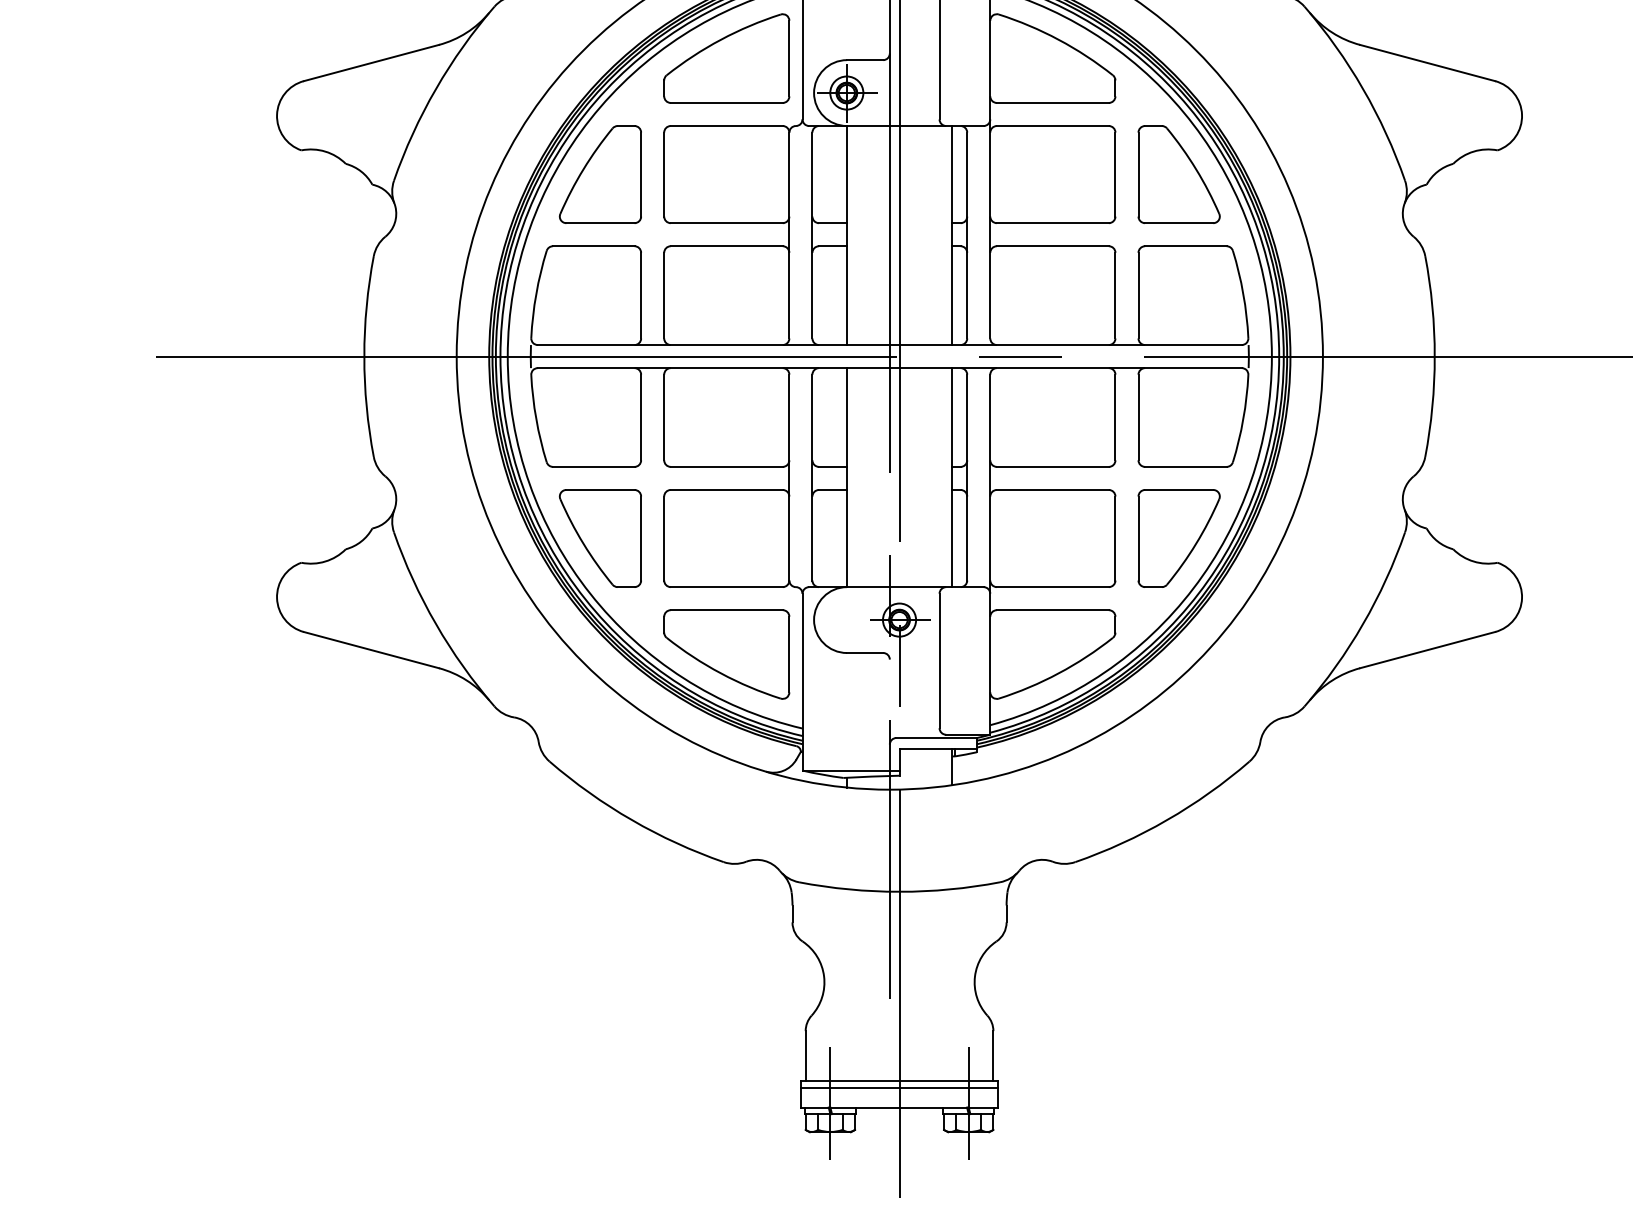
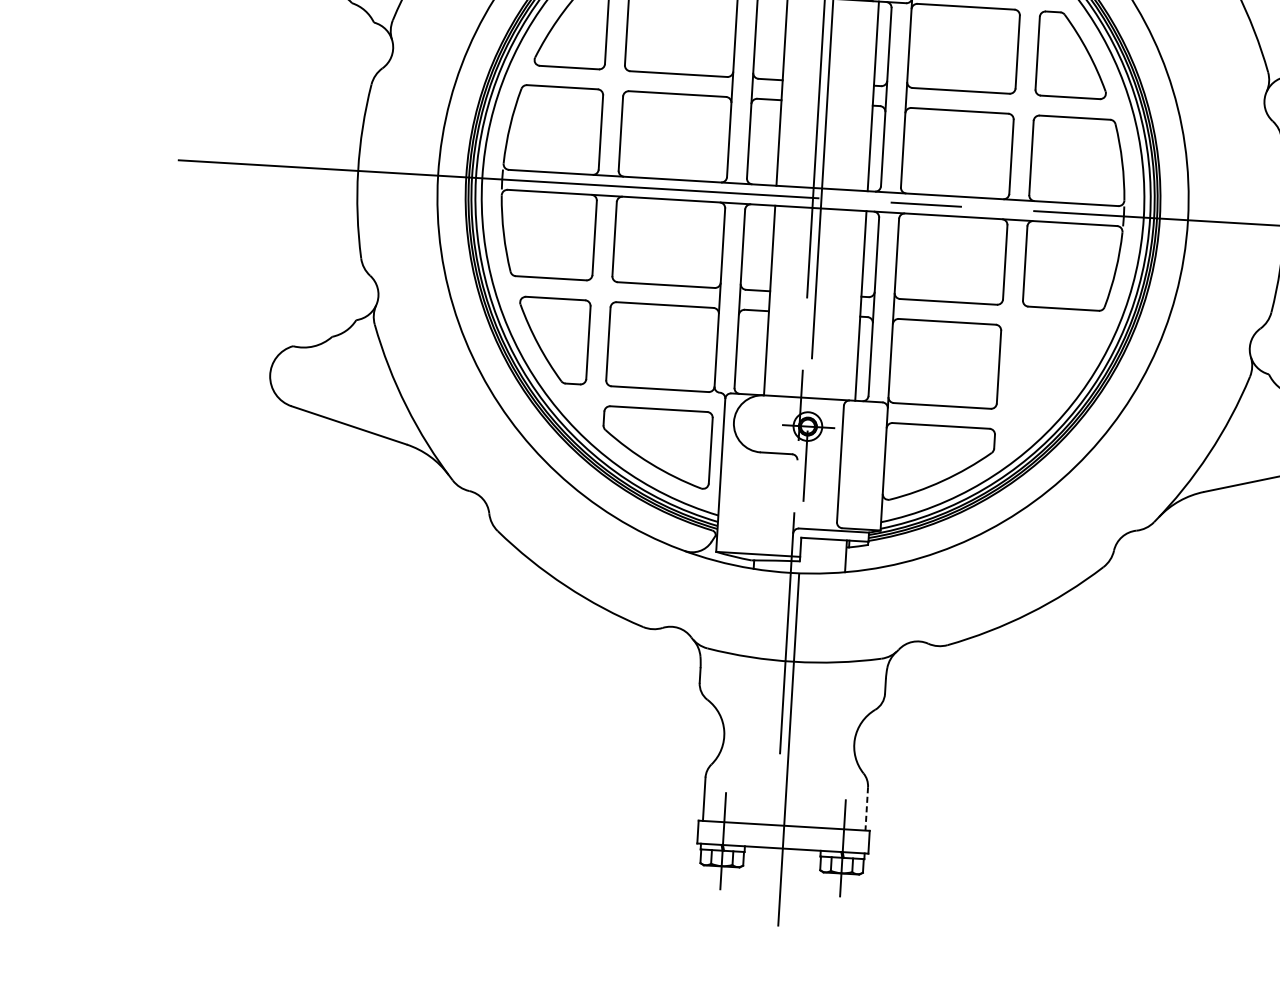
part: (1178, 538) -> (1053, 370), removed
line: (993, 1056) -> (866, 809), solid -> dashed
line: (899, 1087) -> (783, 831), removed

